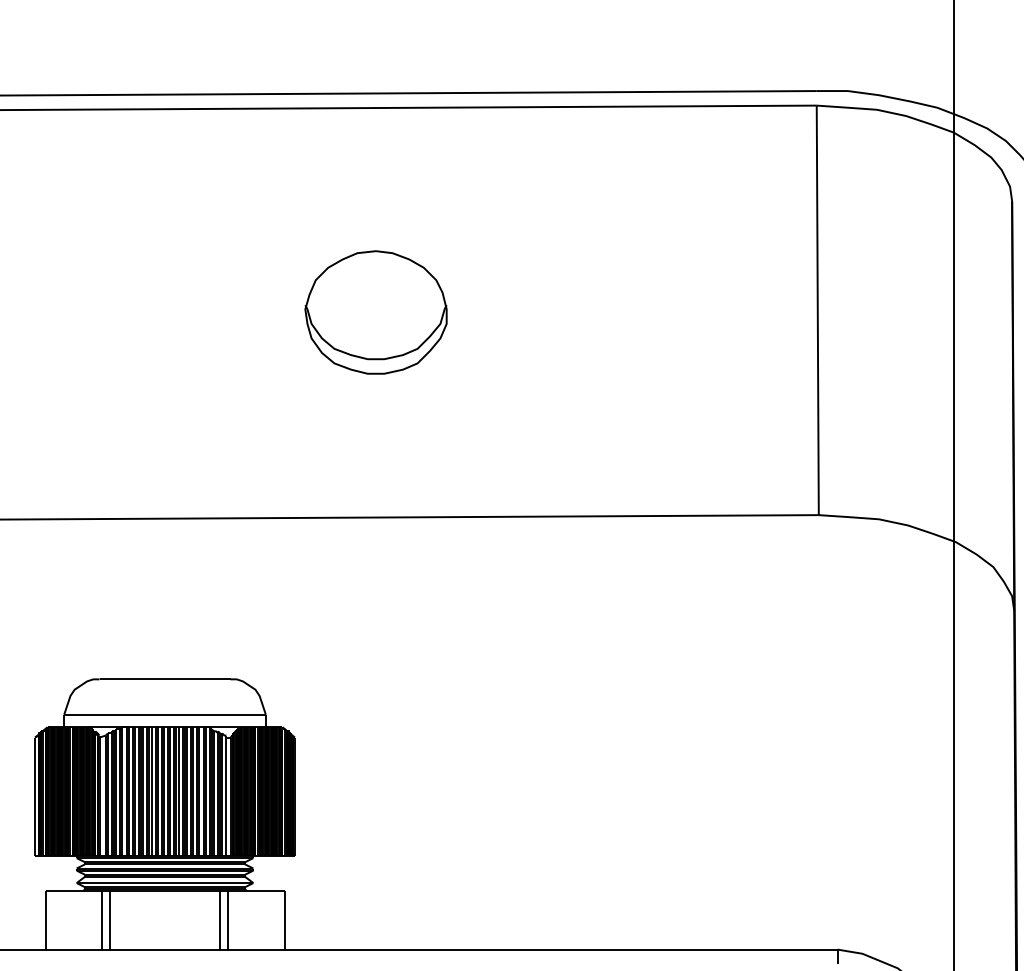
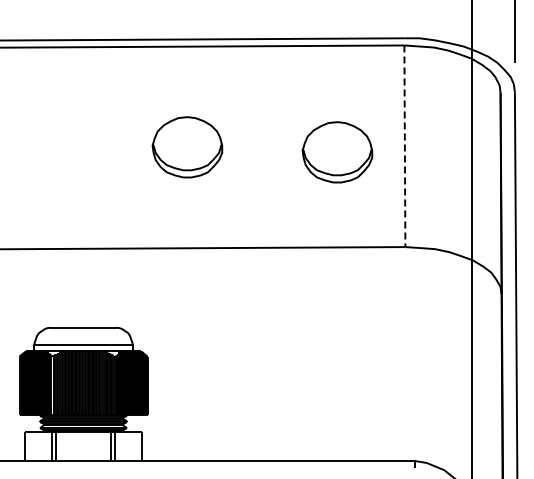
line: (816, 310) -> (404, 146), solid -> dashed
part: (680, 323) -> (337, 152), added

